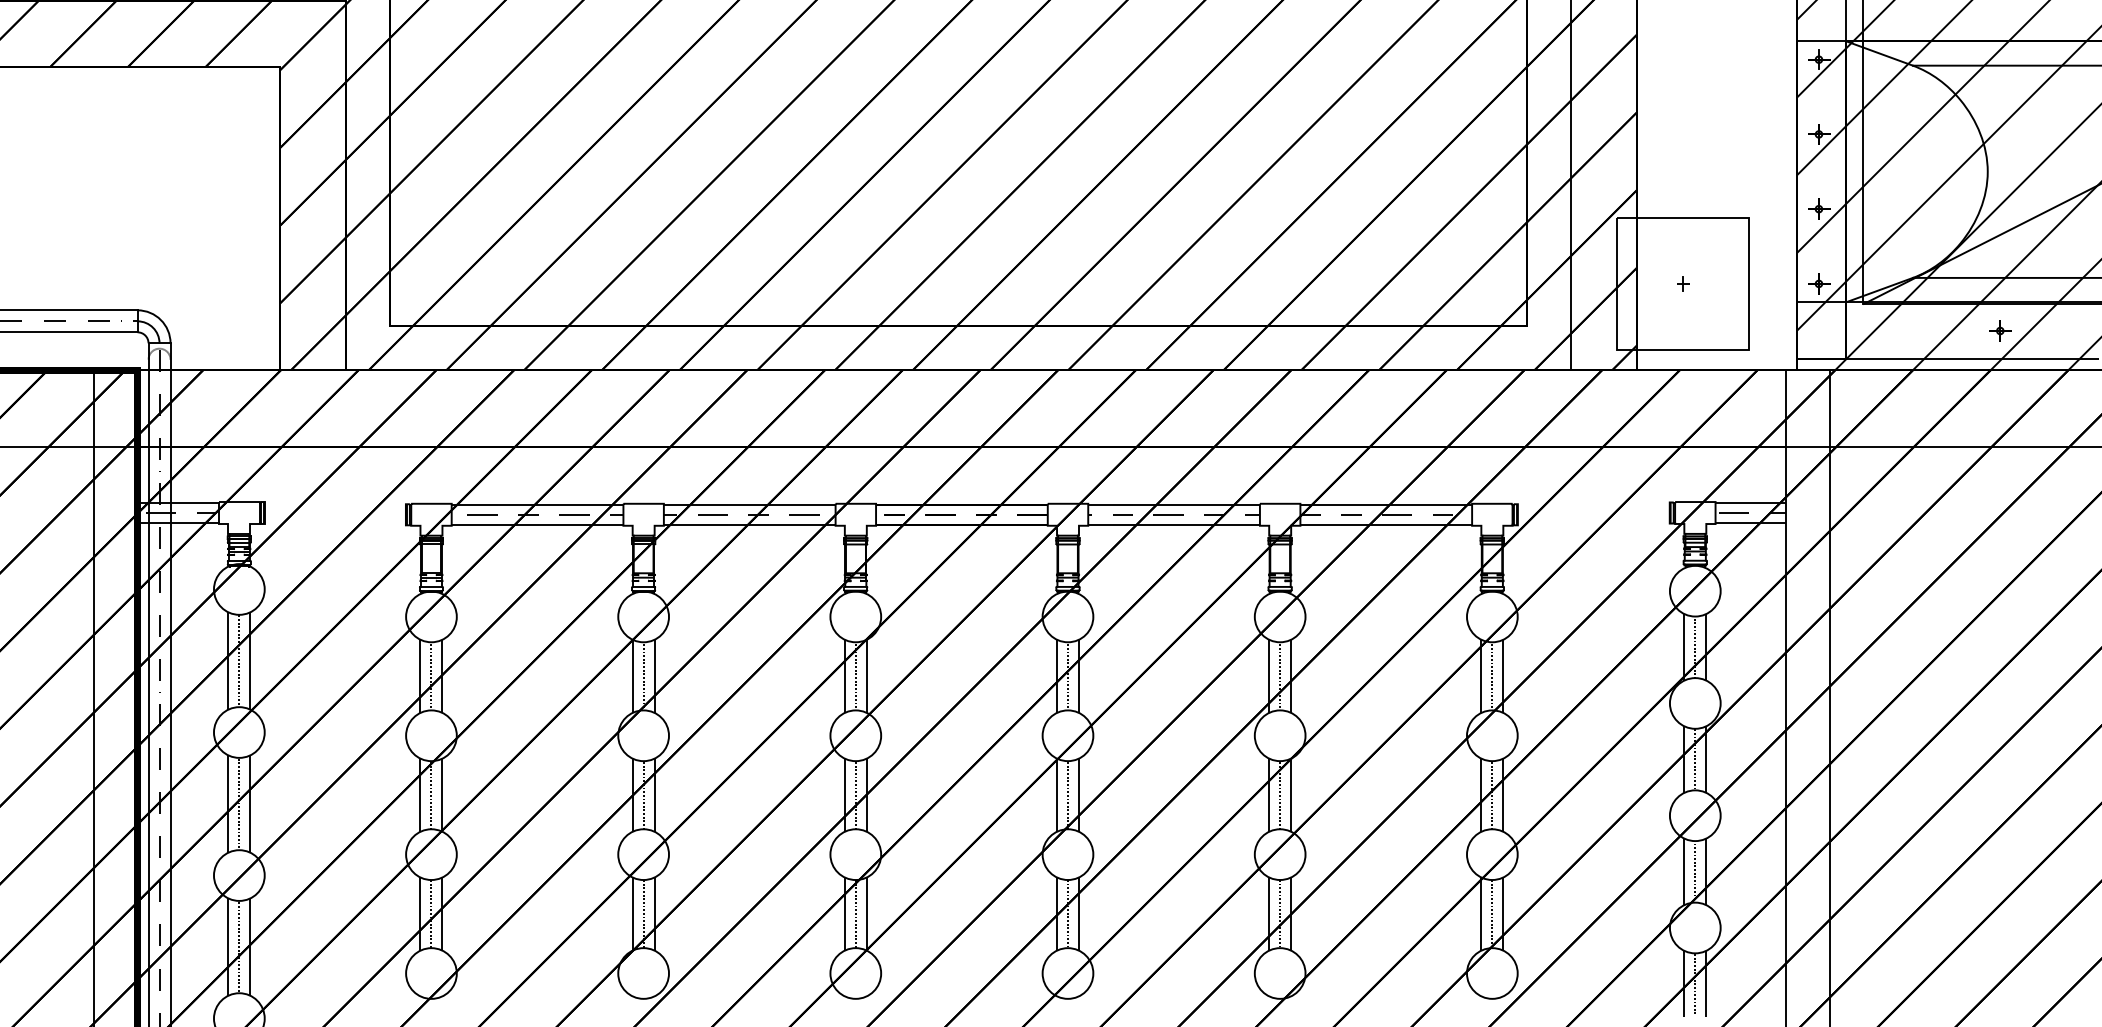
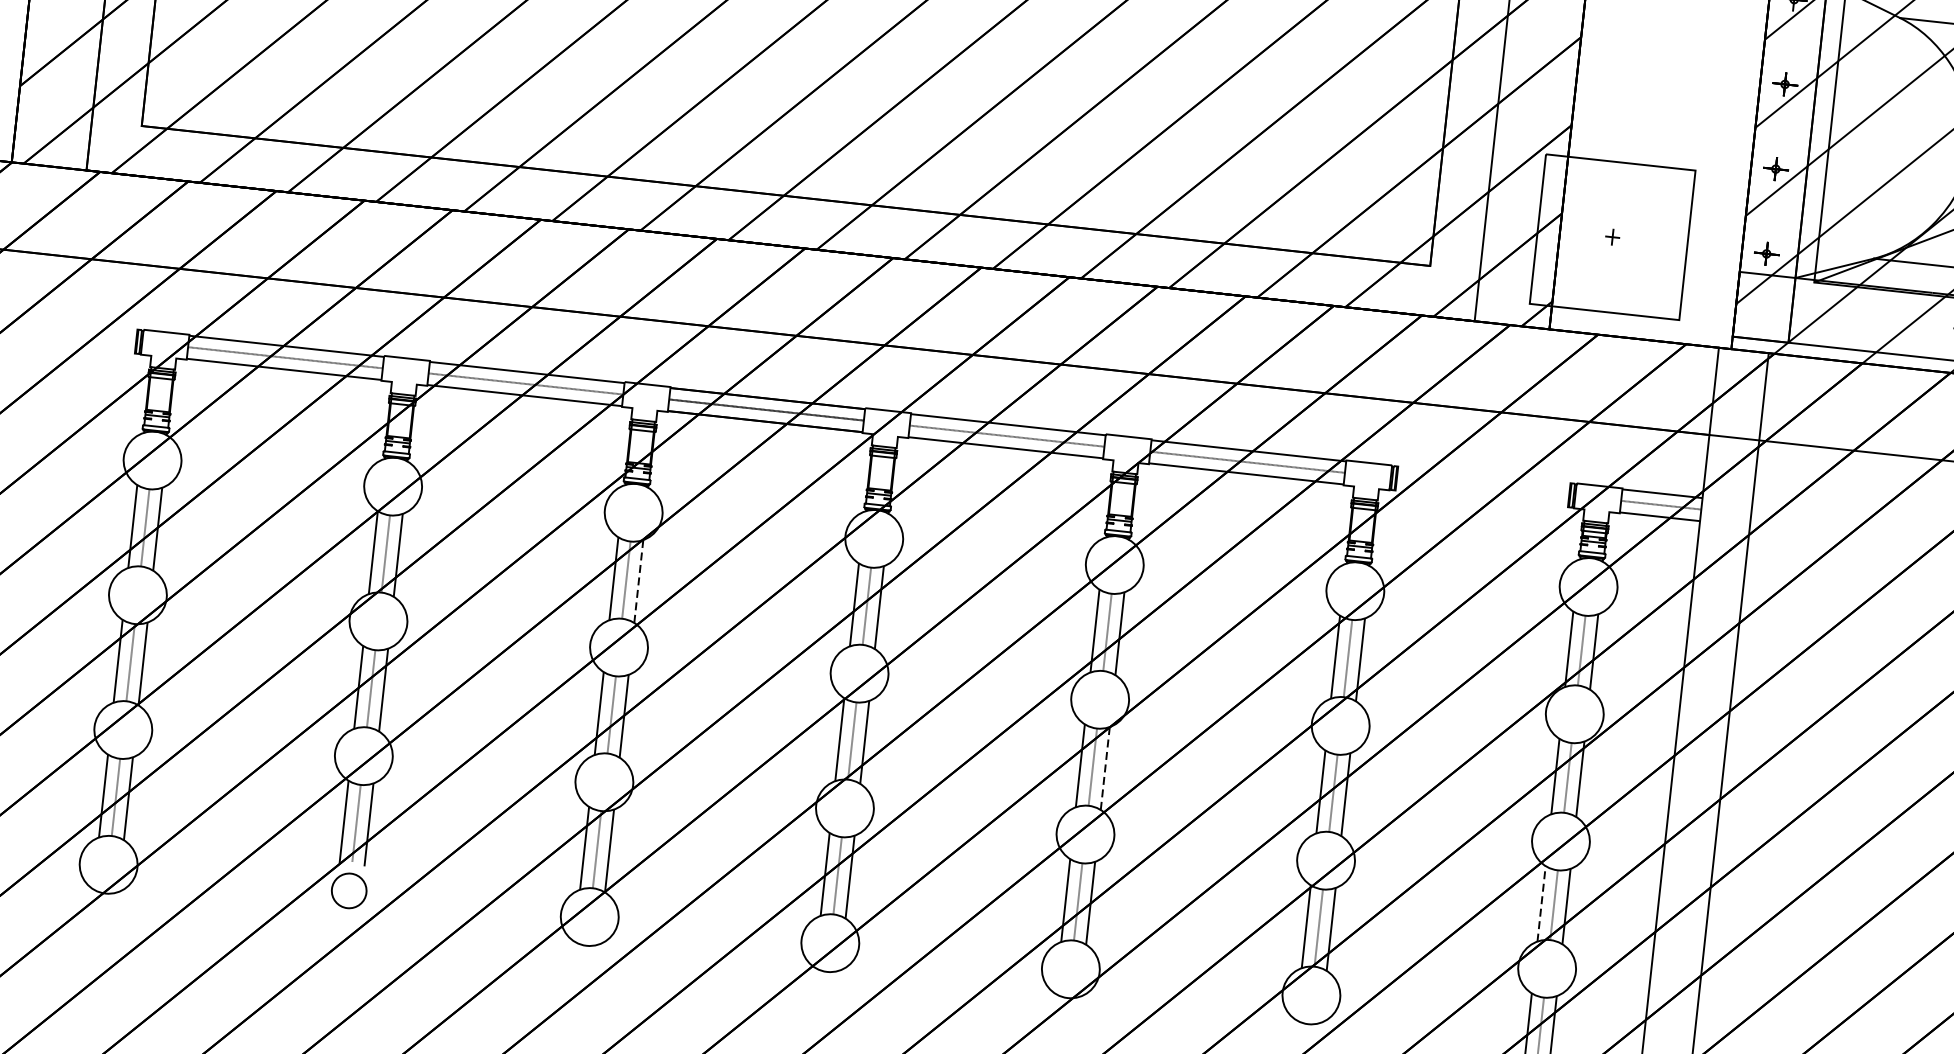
line: (866, 676) -> (638, 581), solid -> dashed
line: (1291, 795) -> (1105, 768), solid -> dashed
line: (1684, 871) -> (1541, 903), solid -> dashed
circle: (643, 973) -> (349, 890), size x0.6

